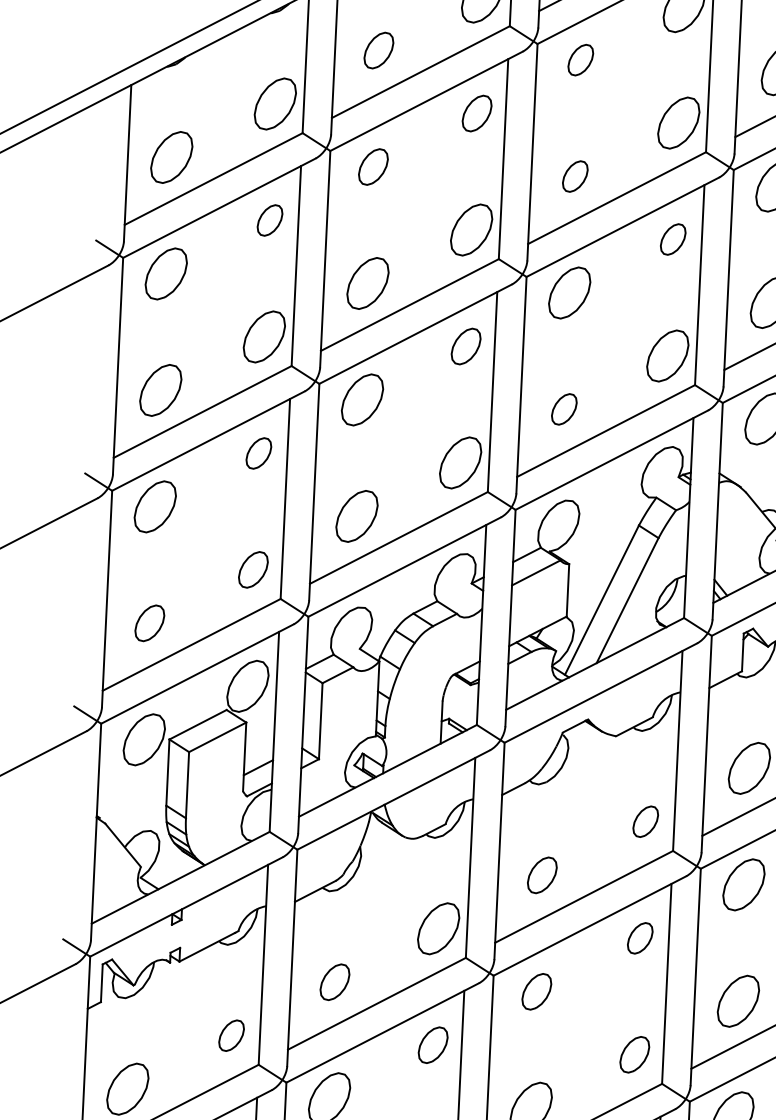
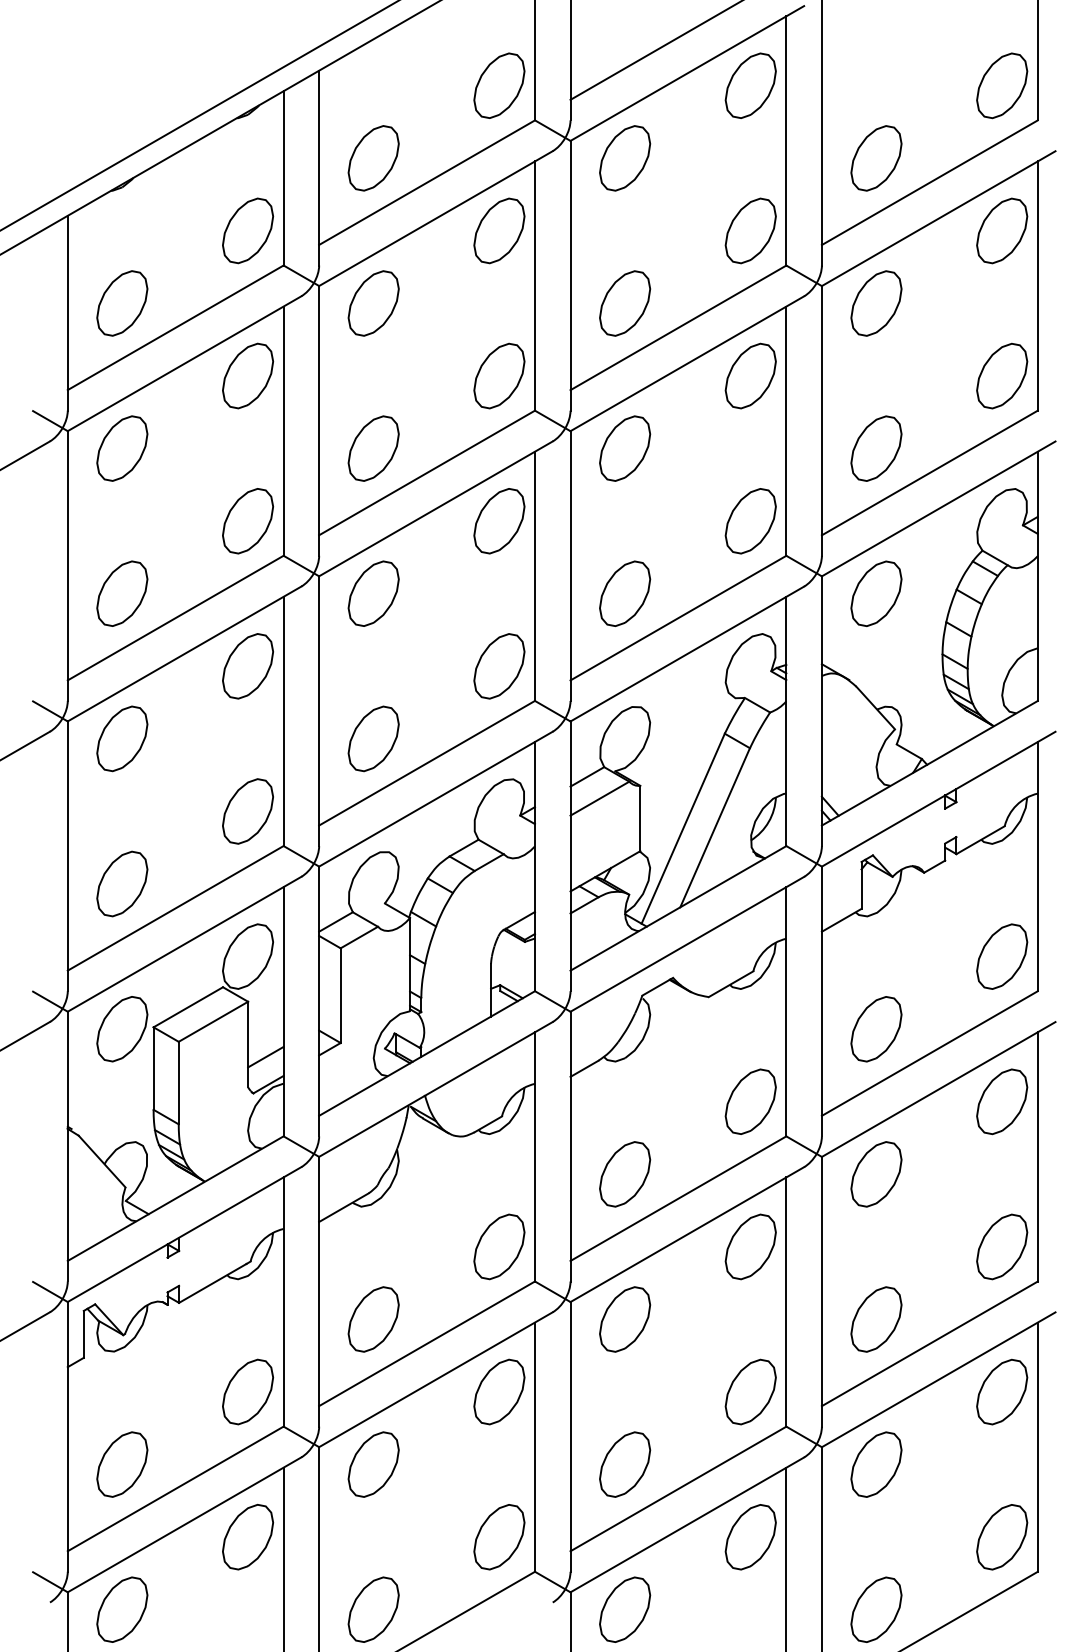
part: (378, 50) -> (373, 158), size x1.43
part: (581, 60) -> (625, 158), size x1.67
part: (477, 113) -> (499, 230), size x1.43
part: (373, 167) -> (373, 303), size x1.43
part: (575, 176) -> (625, 303), size x1.67
part: (270, 220) -> (248, 375), size x1.67
part: (673, 239) -> (750, 375), size x1.67
part: (466, 346) -> (499, 521), size x1.43
part: (564, 409) -> (625, 593), size x1.67
part: (258, 453) -> (247, 666), size x1.67
part: (252, 569) -> (247, 811), size x1.43
part: (149, 622) -> (122, 883), size x1.43
part: (645, 821) -> (750, 1101), size x1.67
part: (542, 875) -> (625, 1174), size x1.43
part: (640, 937) -> (750, 1246), size x1.67
part: (334, 982) -> (373, 1319), size x1.43
part: (537, 991) -> (625, 1319), size x1.43
part: (231, 1035) -> (248, 1391), size x1.67
part: (433, 1044) -> (499, 1391), size x1.43
part: (634, 1054) -> (750, 1391), size x1.43

